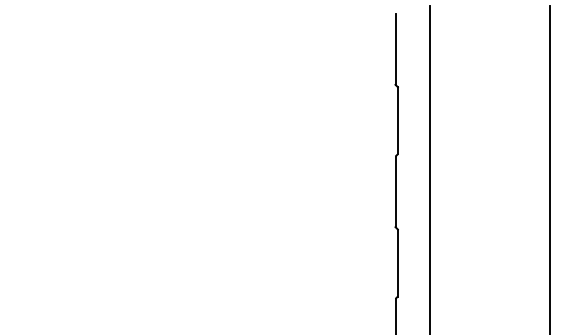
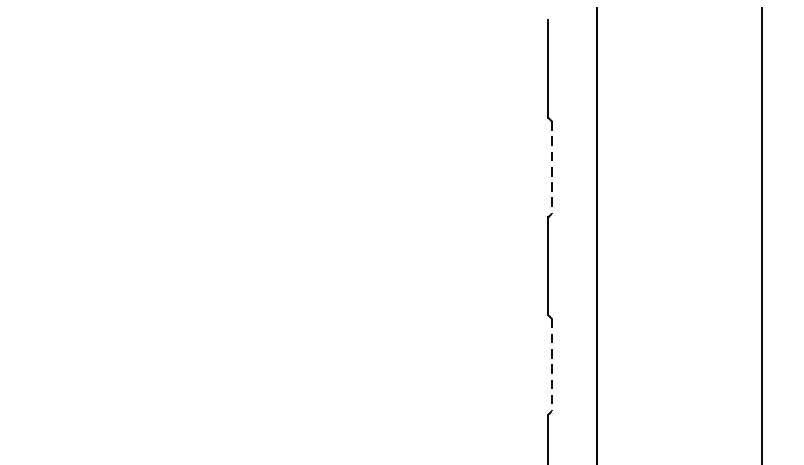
line: (397, 120) -> (551, 167), solid -> dashed
line: (397, 263) -> (551, 365), solid -> dashed

